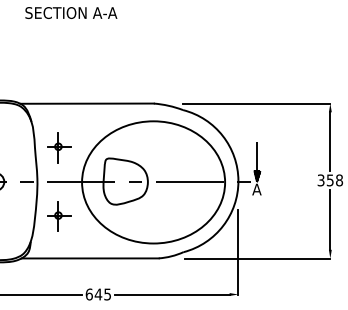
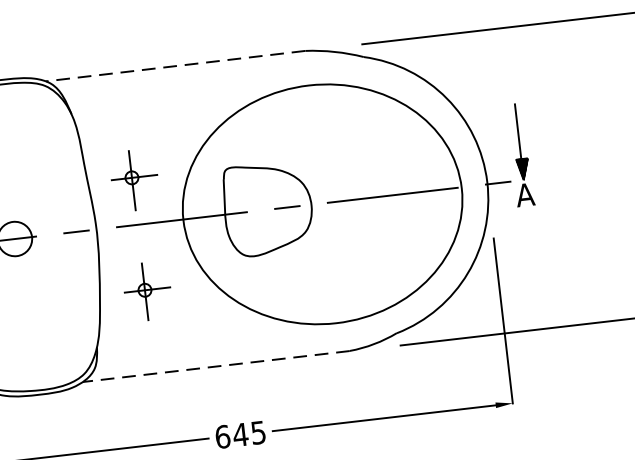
line: (87, 103) -> (176, 65), solid -> dashed
part: (59, 147) -> (134, 179), moved
line: (90, 258) -> (217, 366), solid -> dashed

